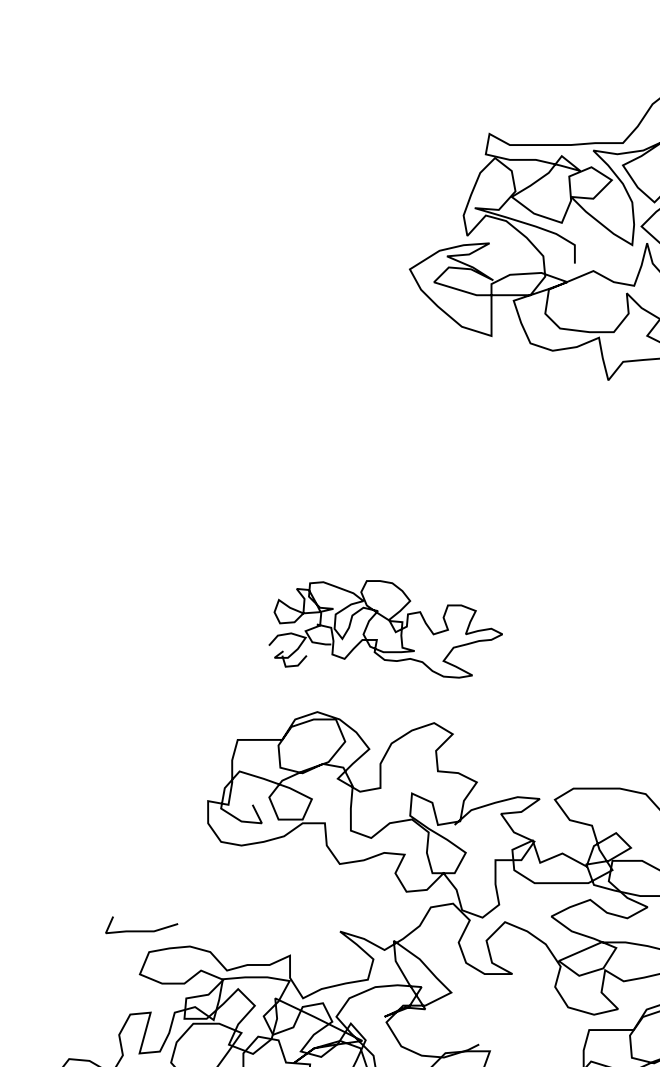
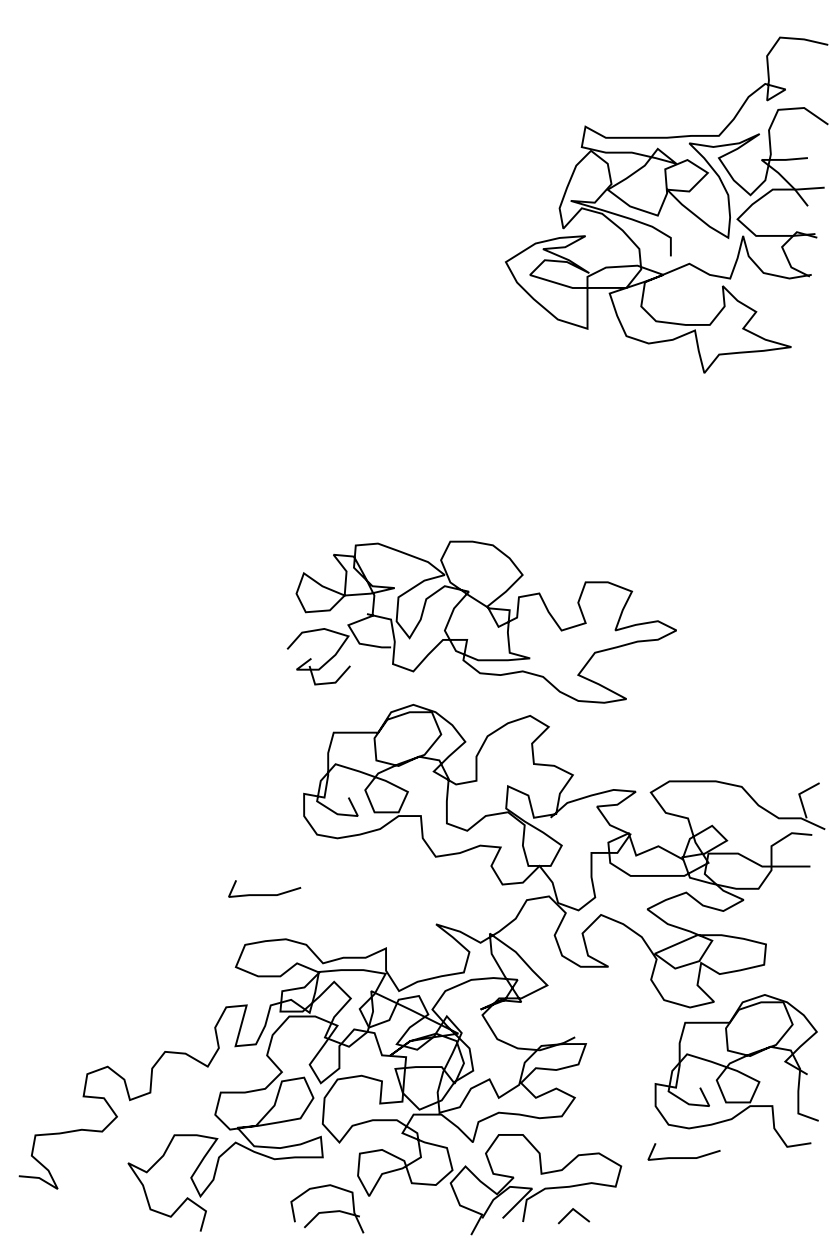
part: (385, 628) -> (481, 621), size x1.67
line: (141, 930) -> (264, 894), moved

